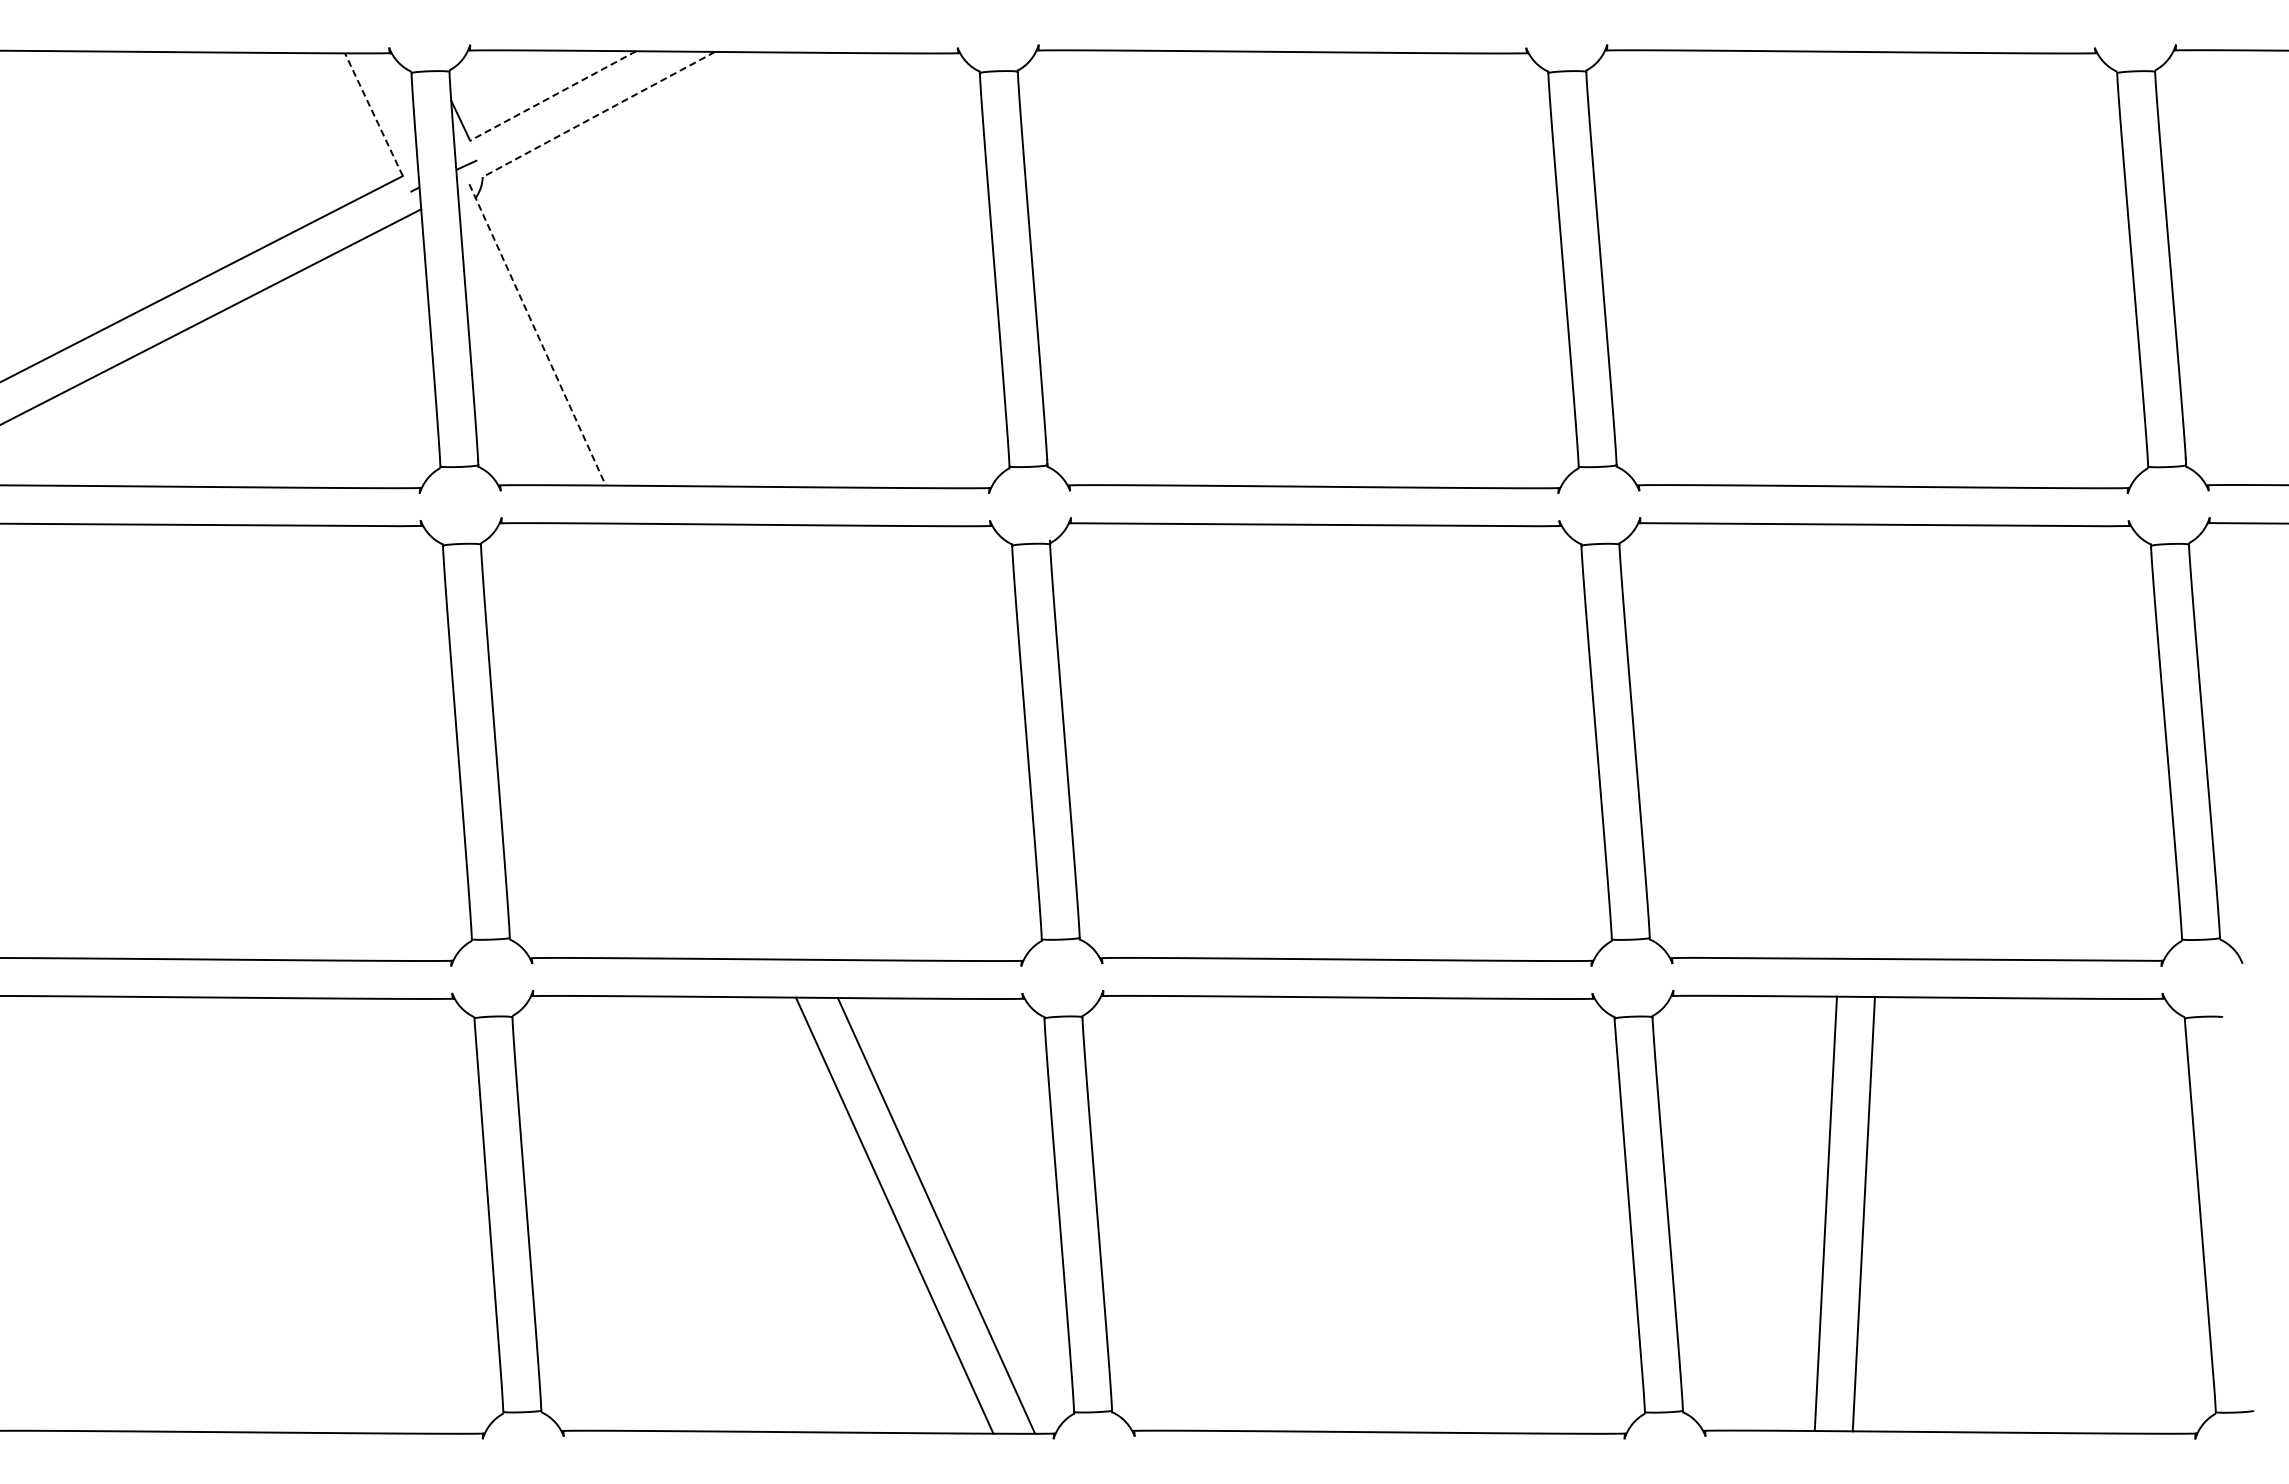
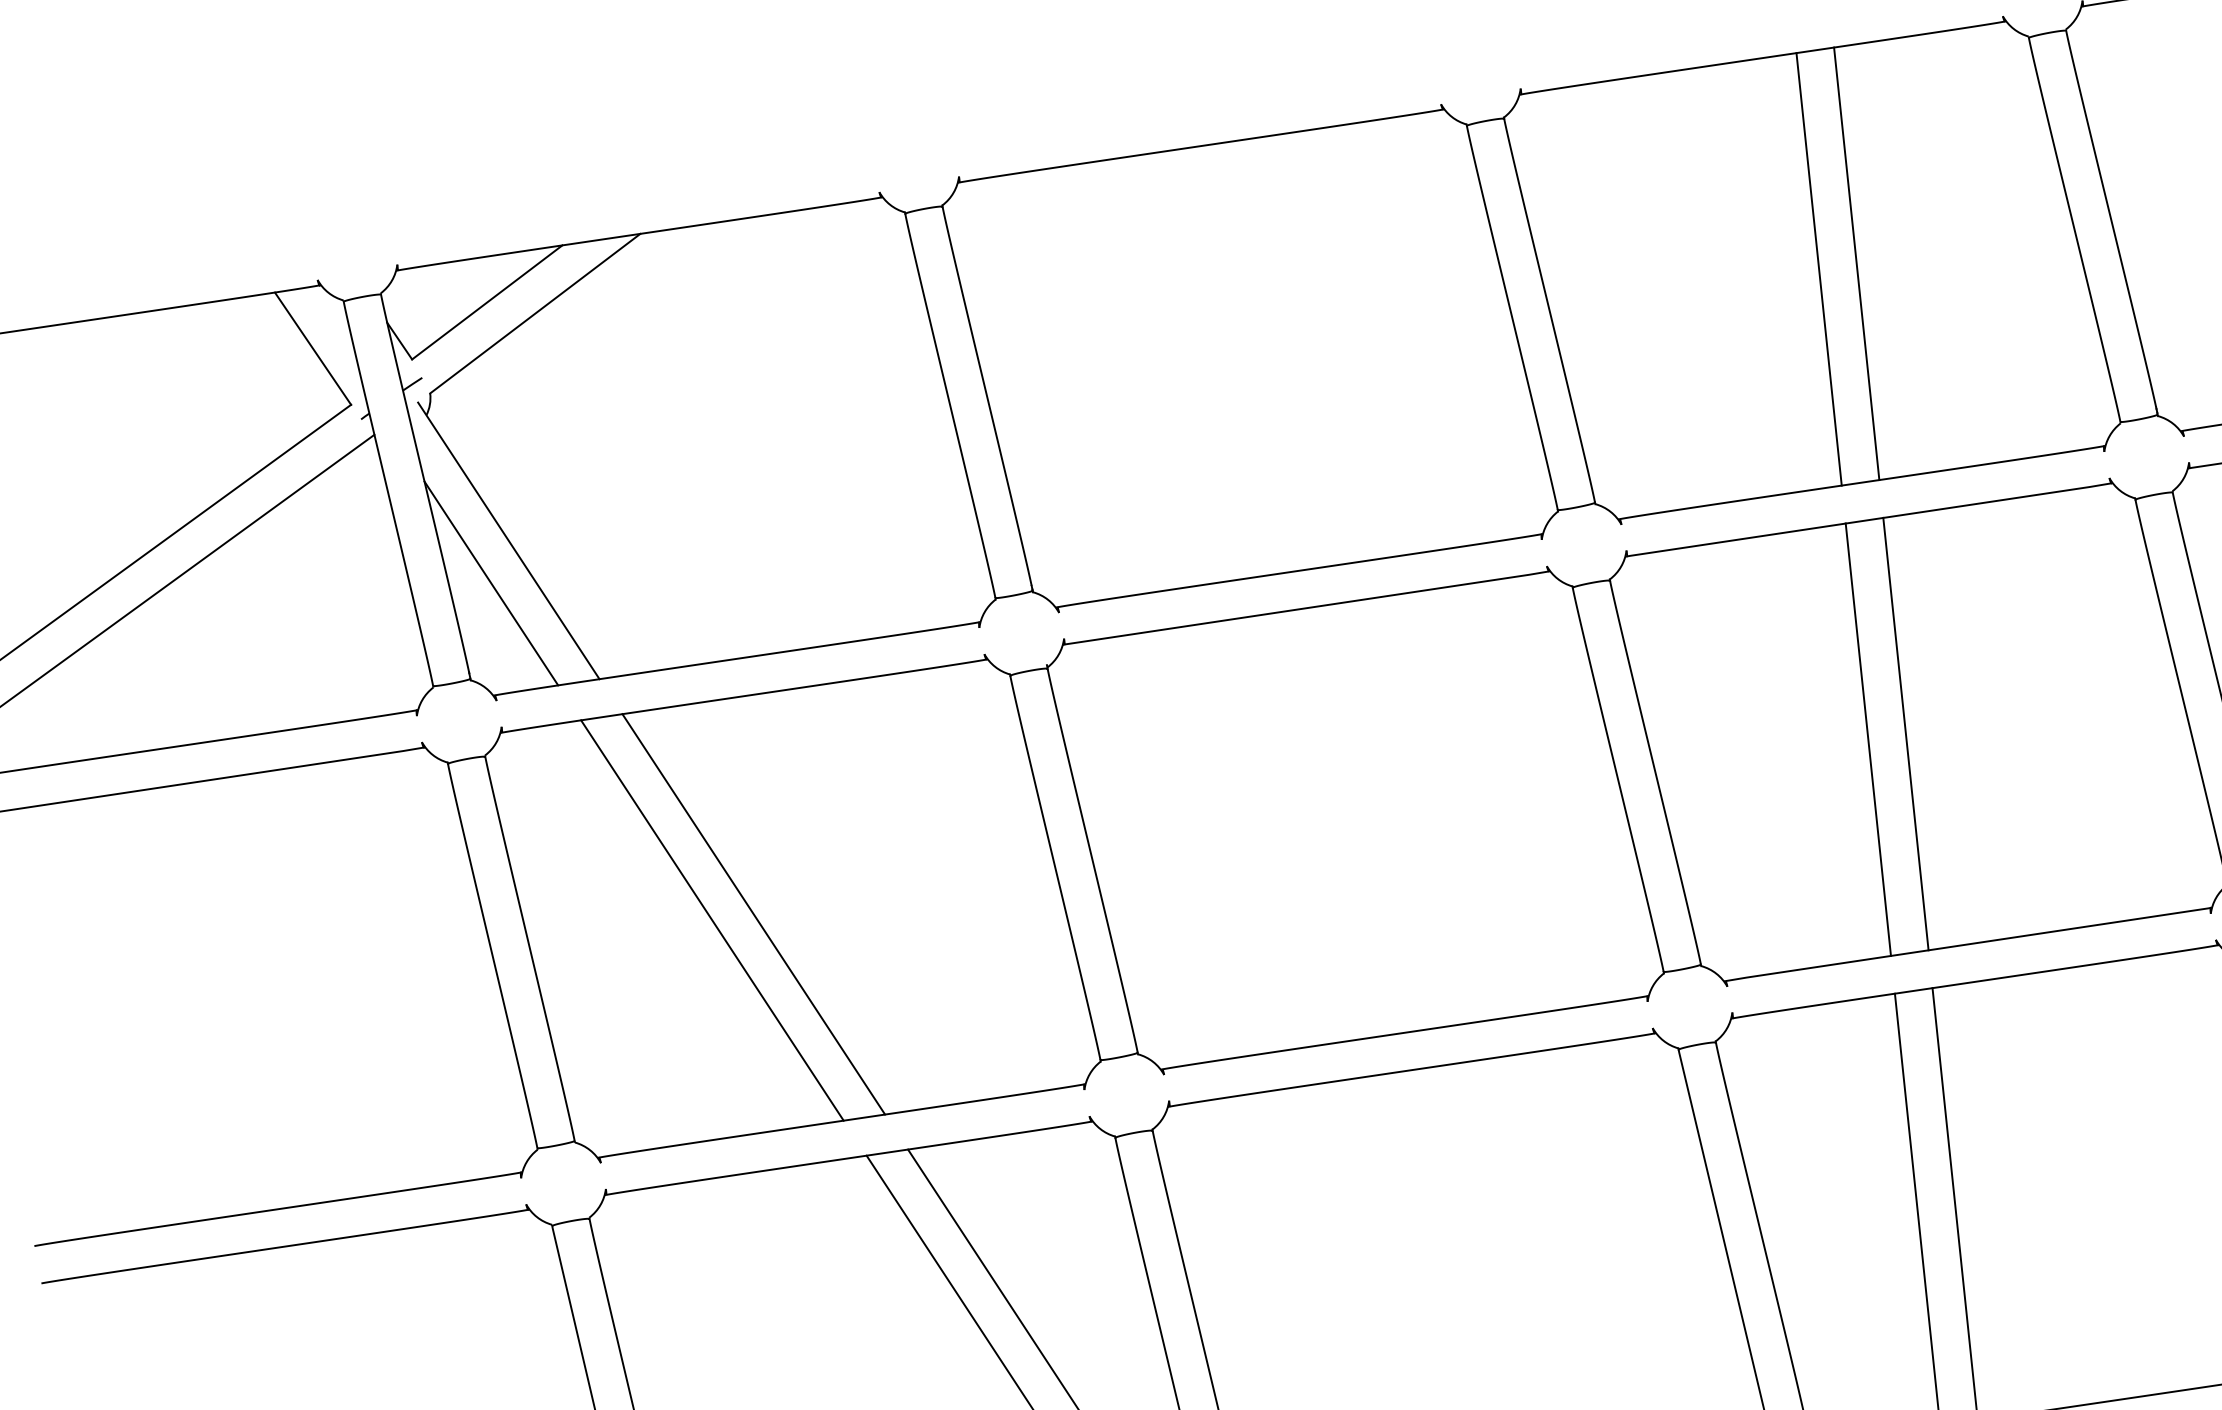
line: (552, 96) -> (486, 303), dashed -> solid
line: (373, 114) -> (312, 348), dashed -> solid
line: (598, 114) -> (534, 313), dashed -> solid
line: (1874, 269) -> (1819, 269), added
line: (1912, 269) -> (1857, 263), added
line: (537, 335) -> (508, 541), dashed -> solid
line: (513, 374) -> (491, 583), added
line: (679, 741) -> (711, 920), added
line: (721, 741) -> (753, 914), added
line: (1849, 741) -> (1867, 739), added
line: (1887, 741) -> (1905, 733), added

